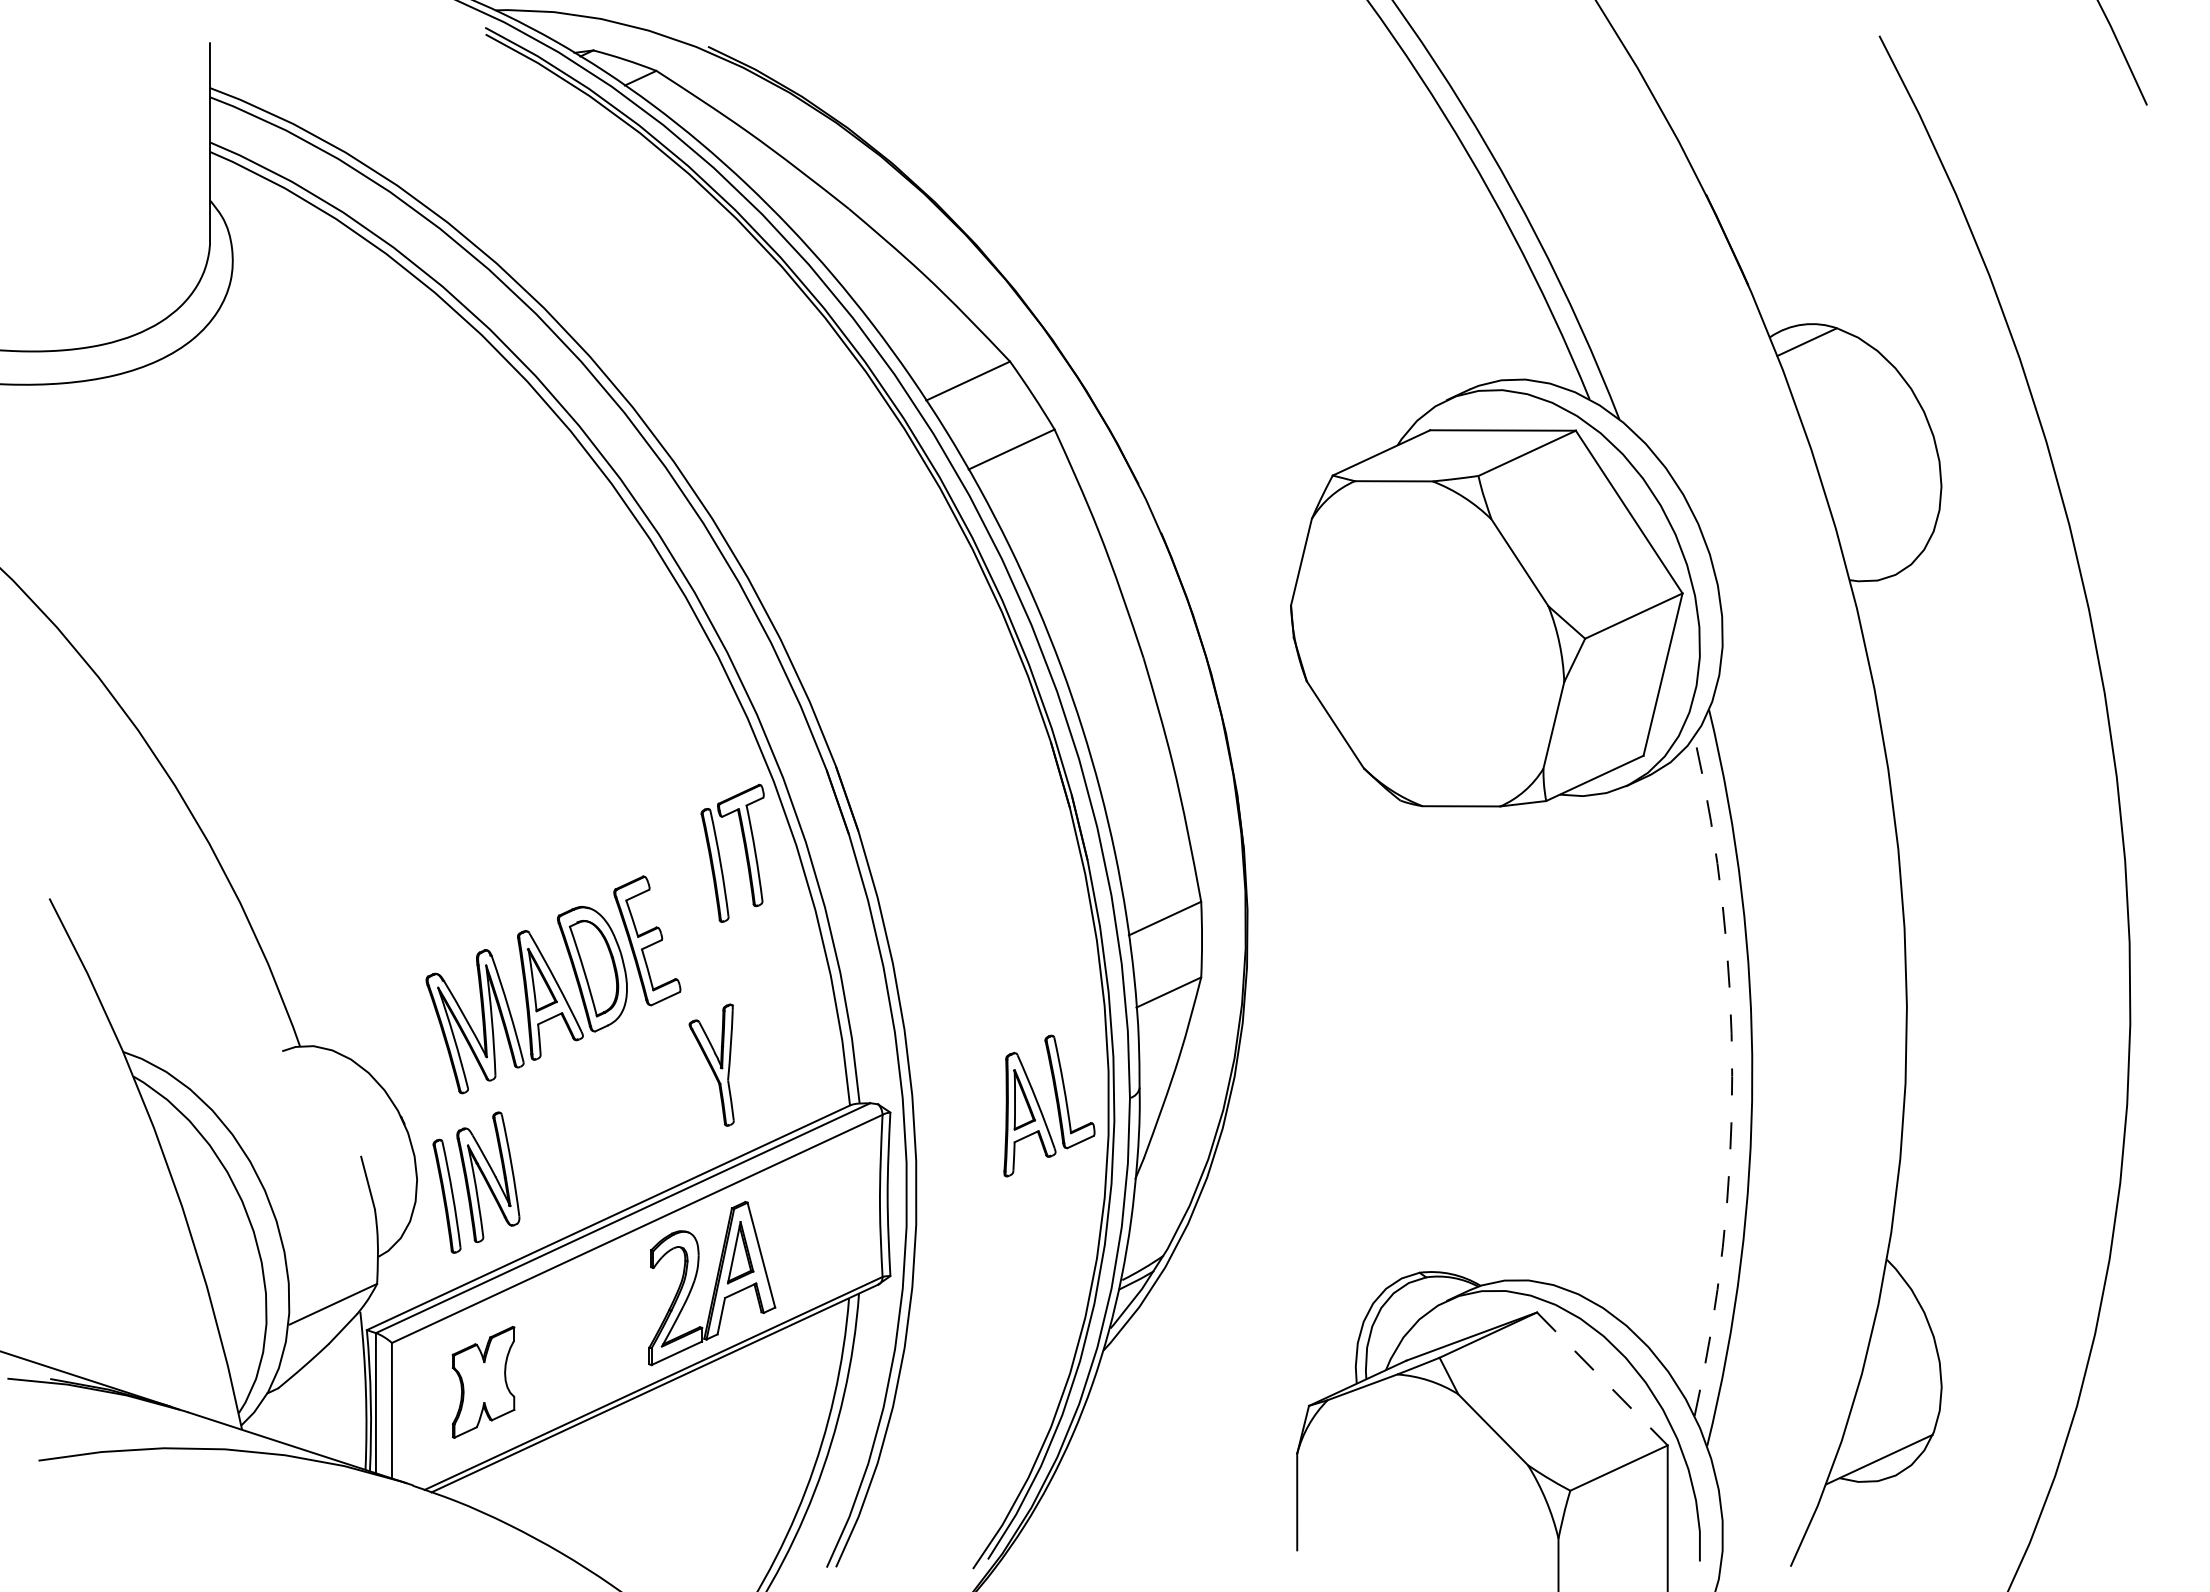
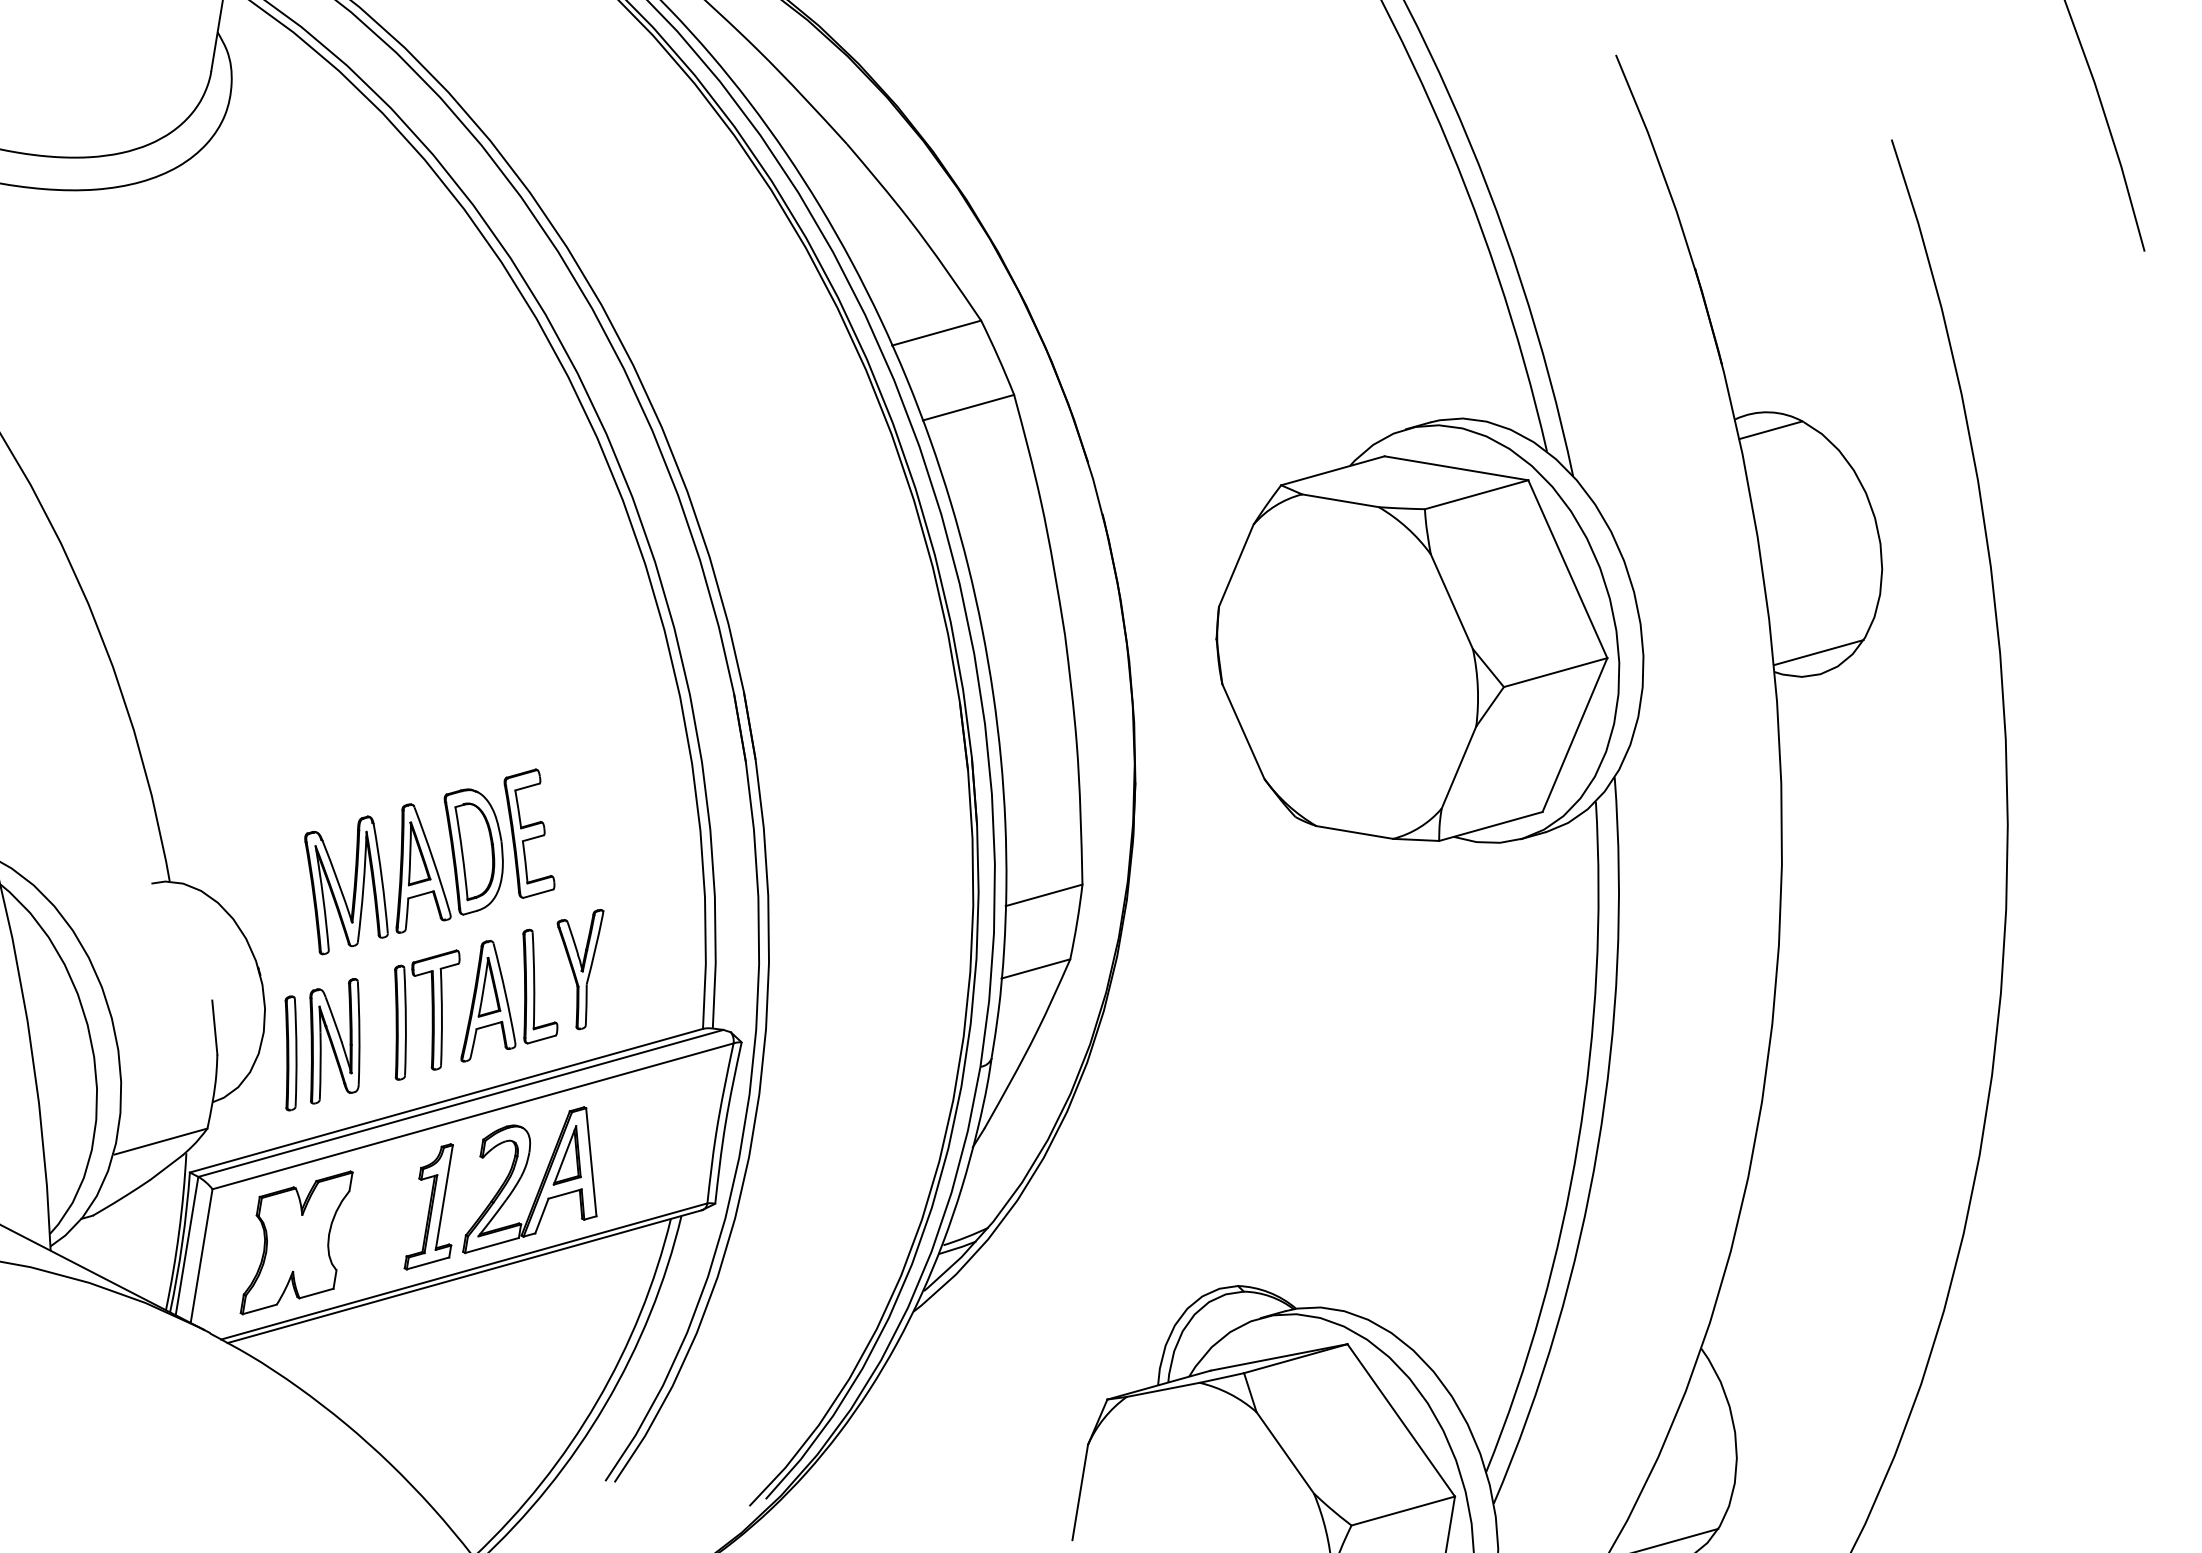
line: (1890, 553) -> (1818, 652), added
part: (744, 850) -> (431, 1012), moved
arc: (1732, 1076) -> (1578, 1142), dashed -> solid
part: (1056, 1105) -> (523, 999), moved
part: (615, 1325) -> (435, 1208), added
line: (1602, 1379) -> (1401, 1420), dashed -> solid
part: (483, 1382) -> (296, 1243), size x1.43

